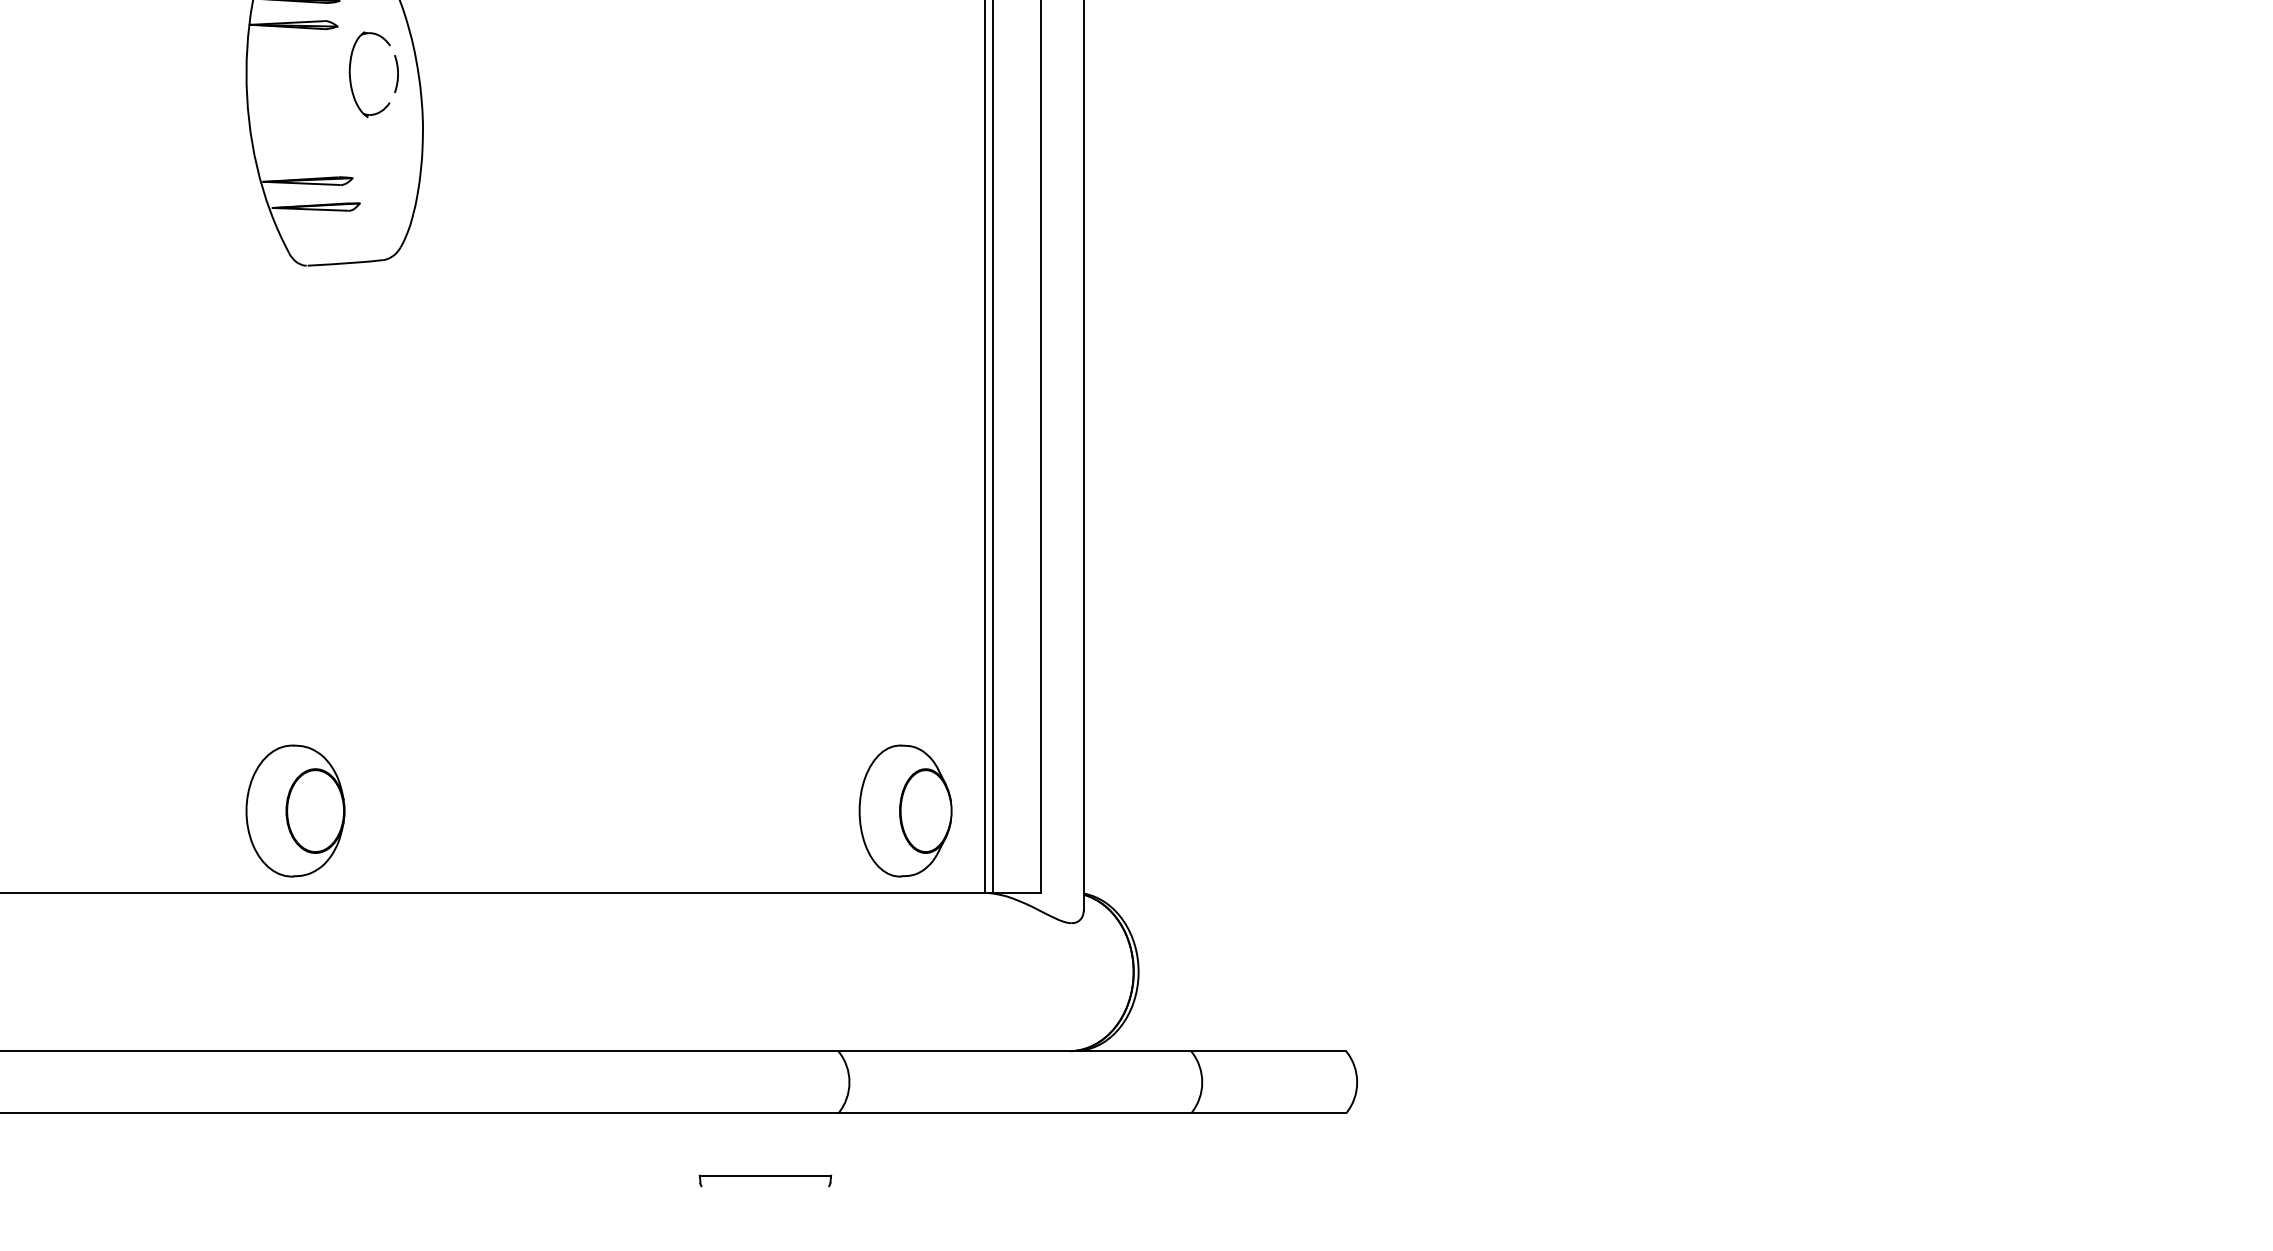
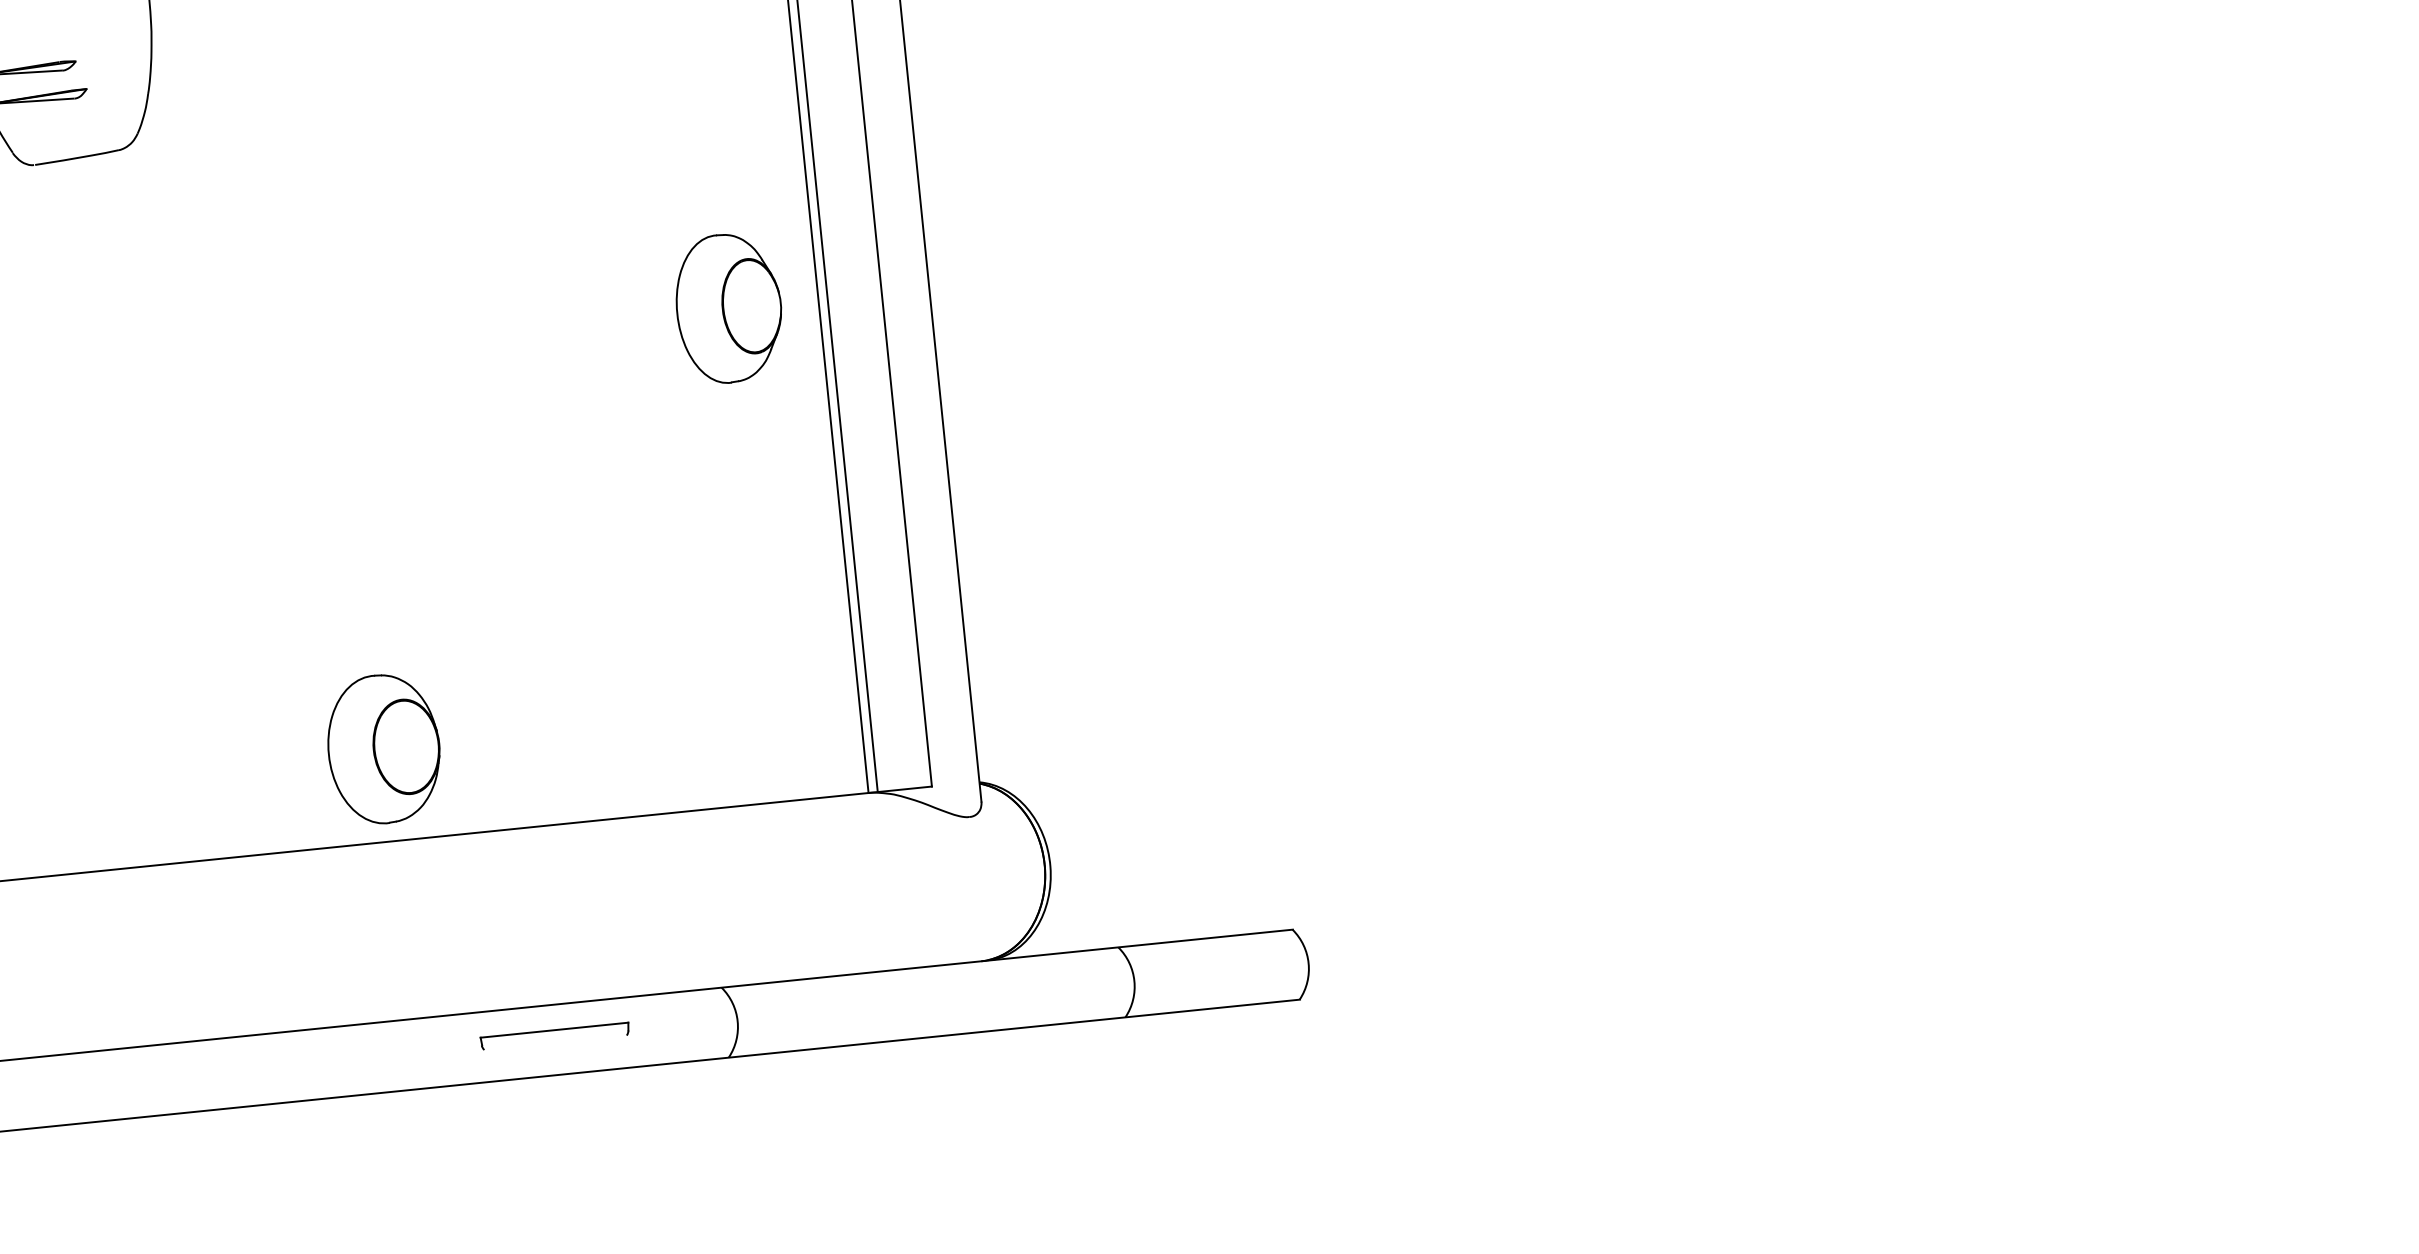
part: (295, 810) -> (383, 748), moved
part: (905, 810) -> (728, 307), moved
part: (765, 1180) -> (555, 1035), moved

